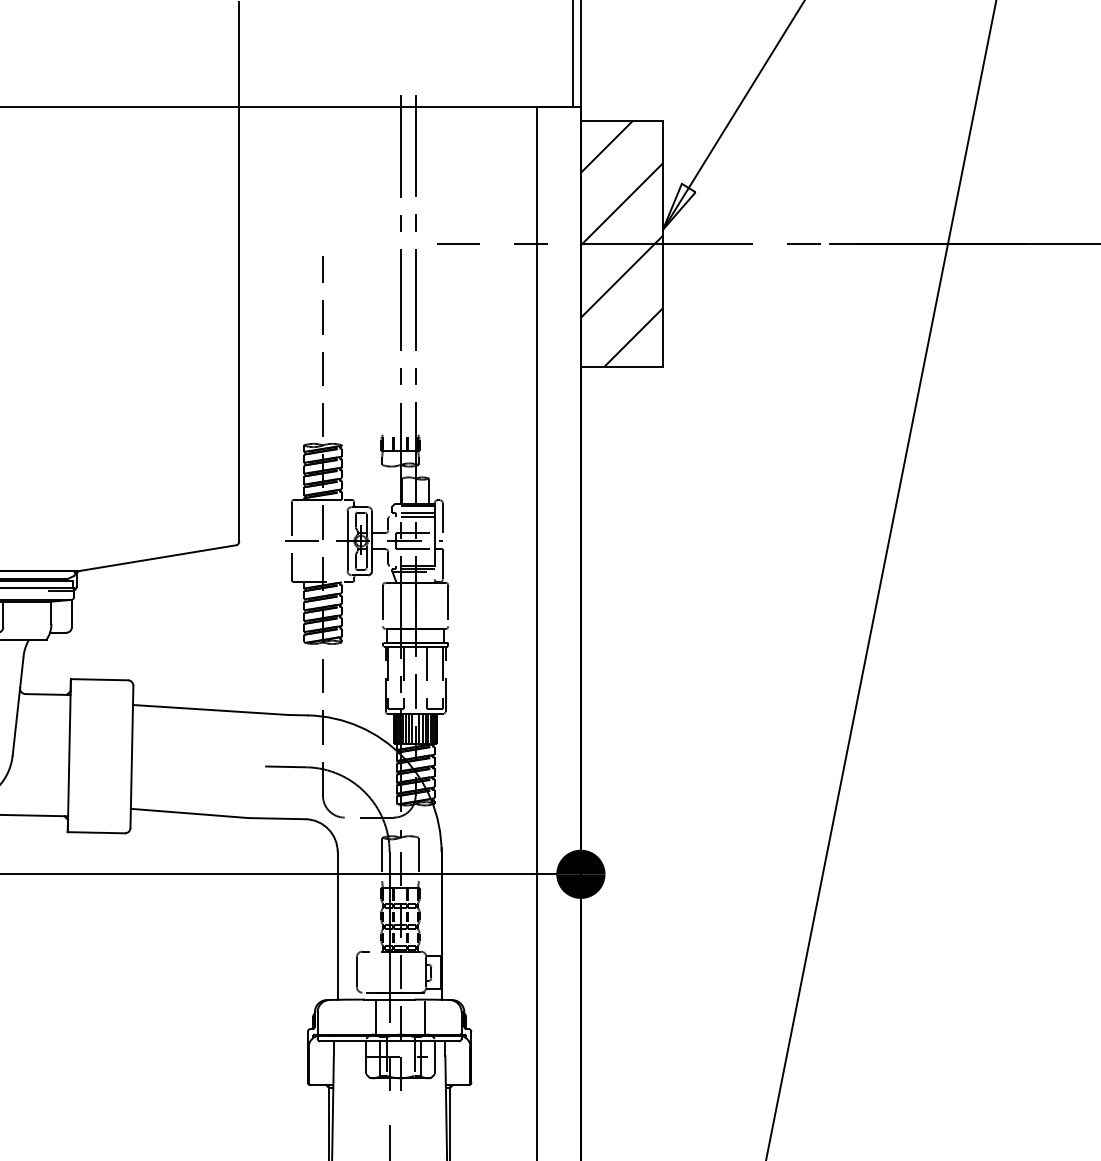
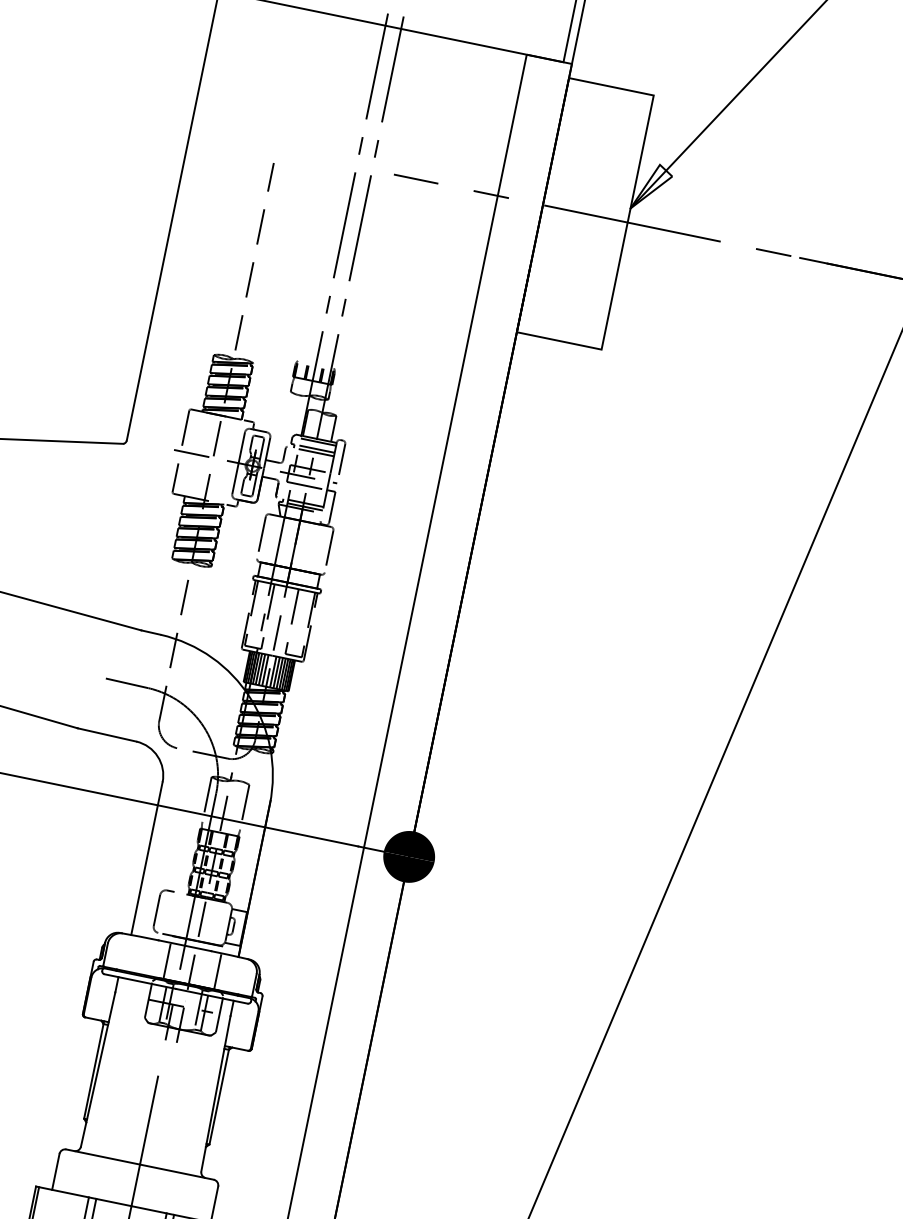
hatch: (621, 243) -> (584, 213), removed

